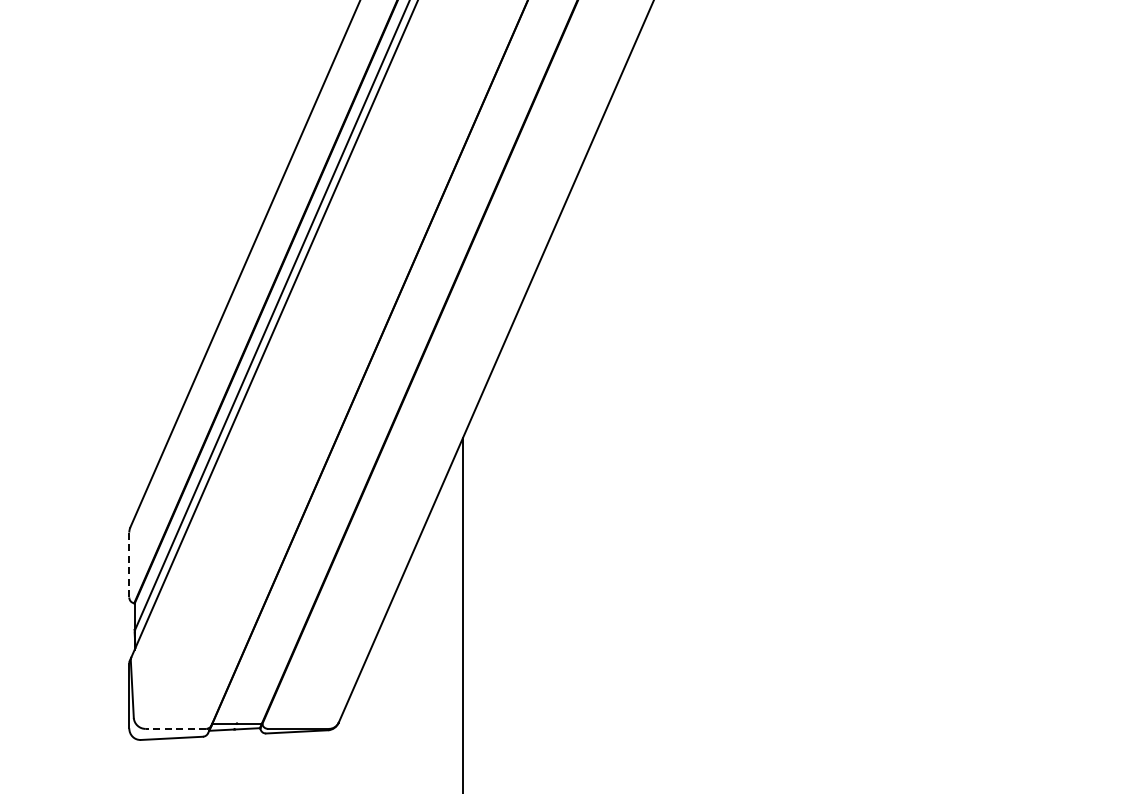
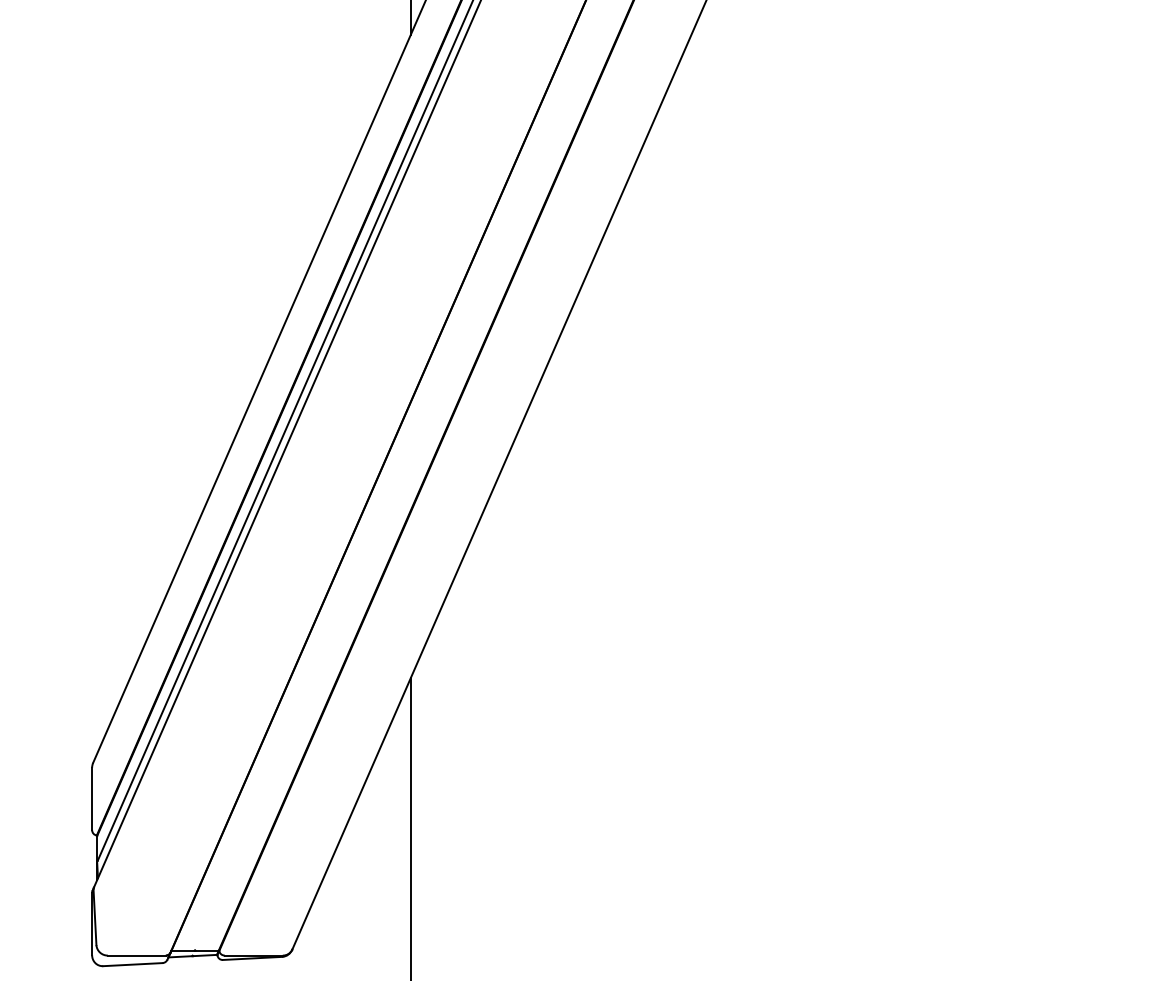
line: (129, 564) -> (92, 798), dashed -> solid
line: (175, 728) -> (136, 955), dashed -> solid

